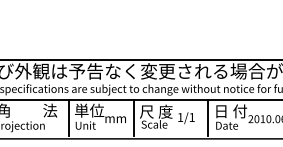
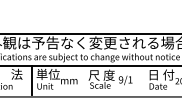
text: (180, 117) -> (121, 79), 1/1 -> 9/1
line: (134, 118) -> (84, 80), removed
line: (207, 118) -> (142, 80), removed

